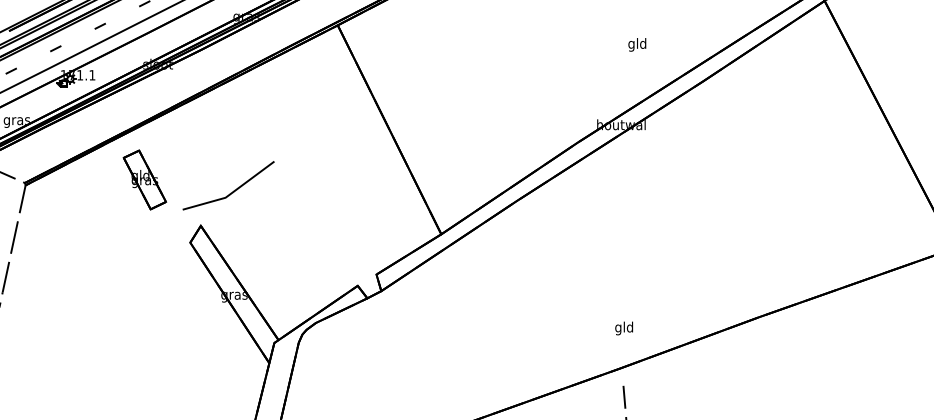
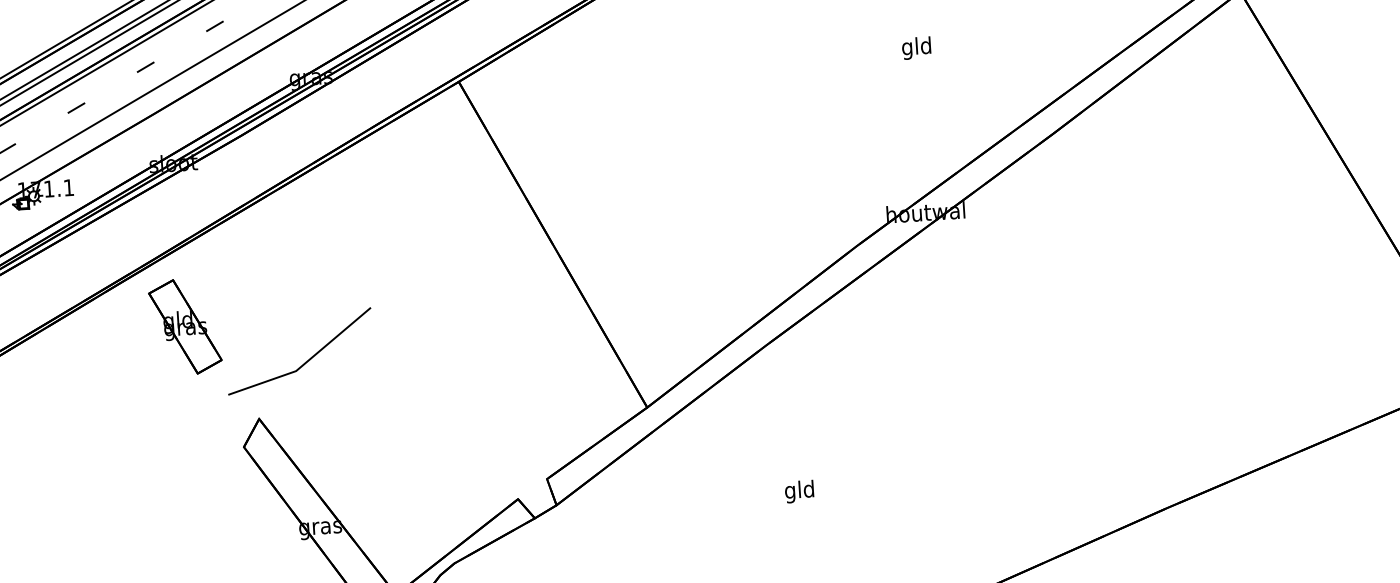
text: (637, 44) -> (916, 47), moved
part: (144, 179) -> (184, 326), moved
text: (623, 328) -> (798, 491), moved

